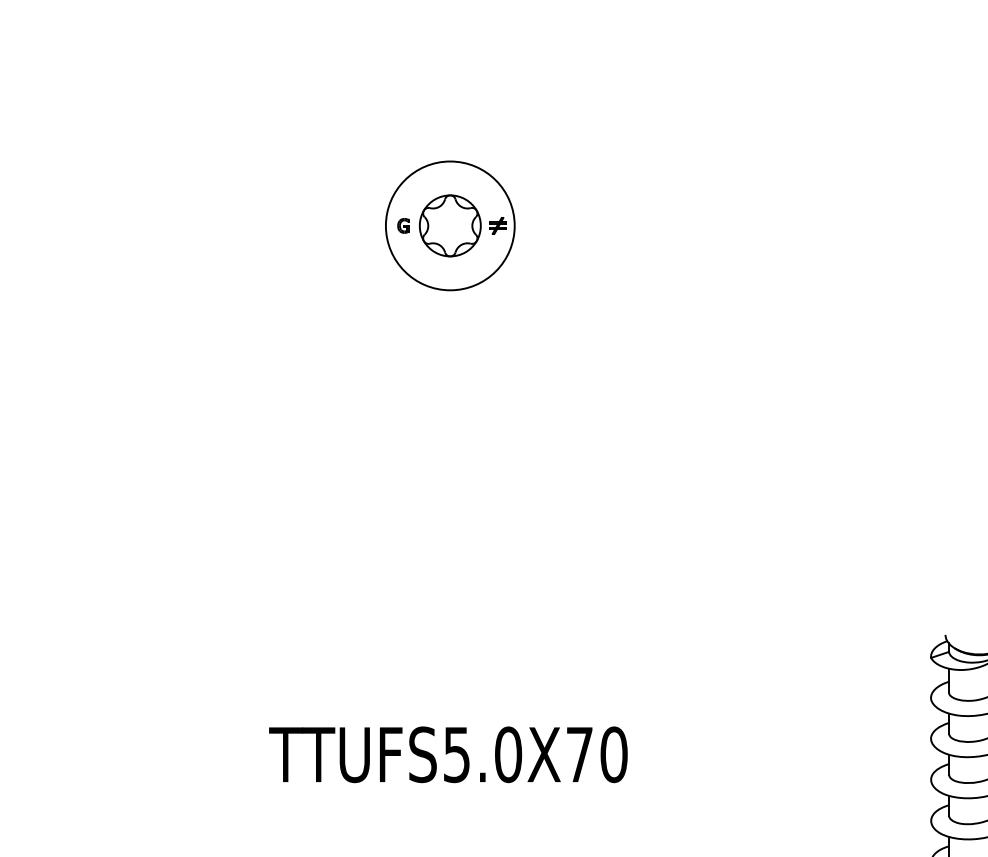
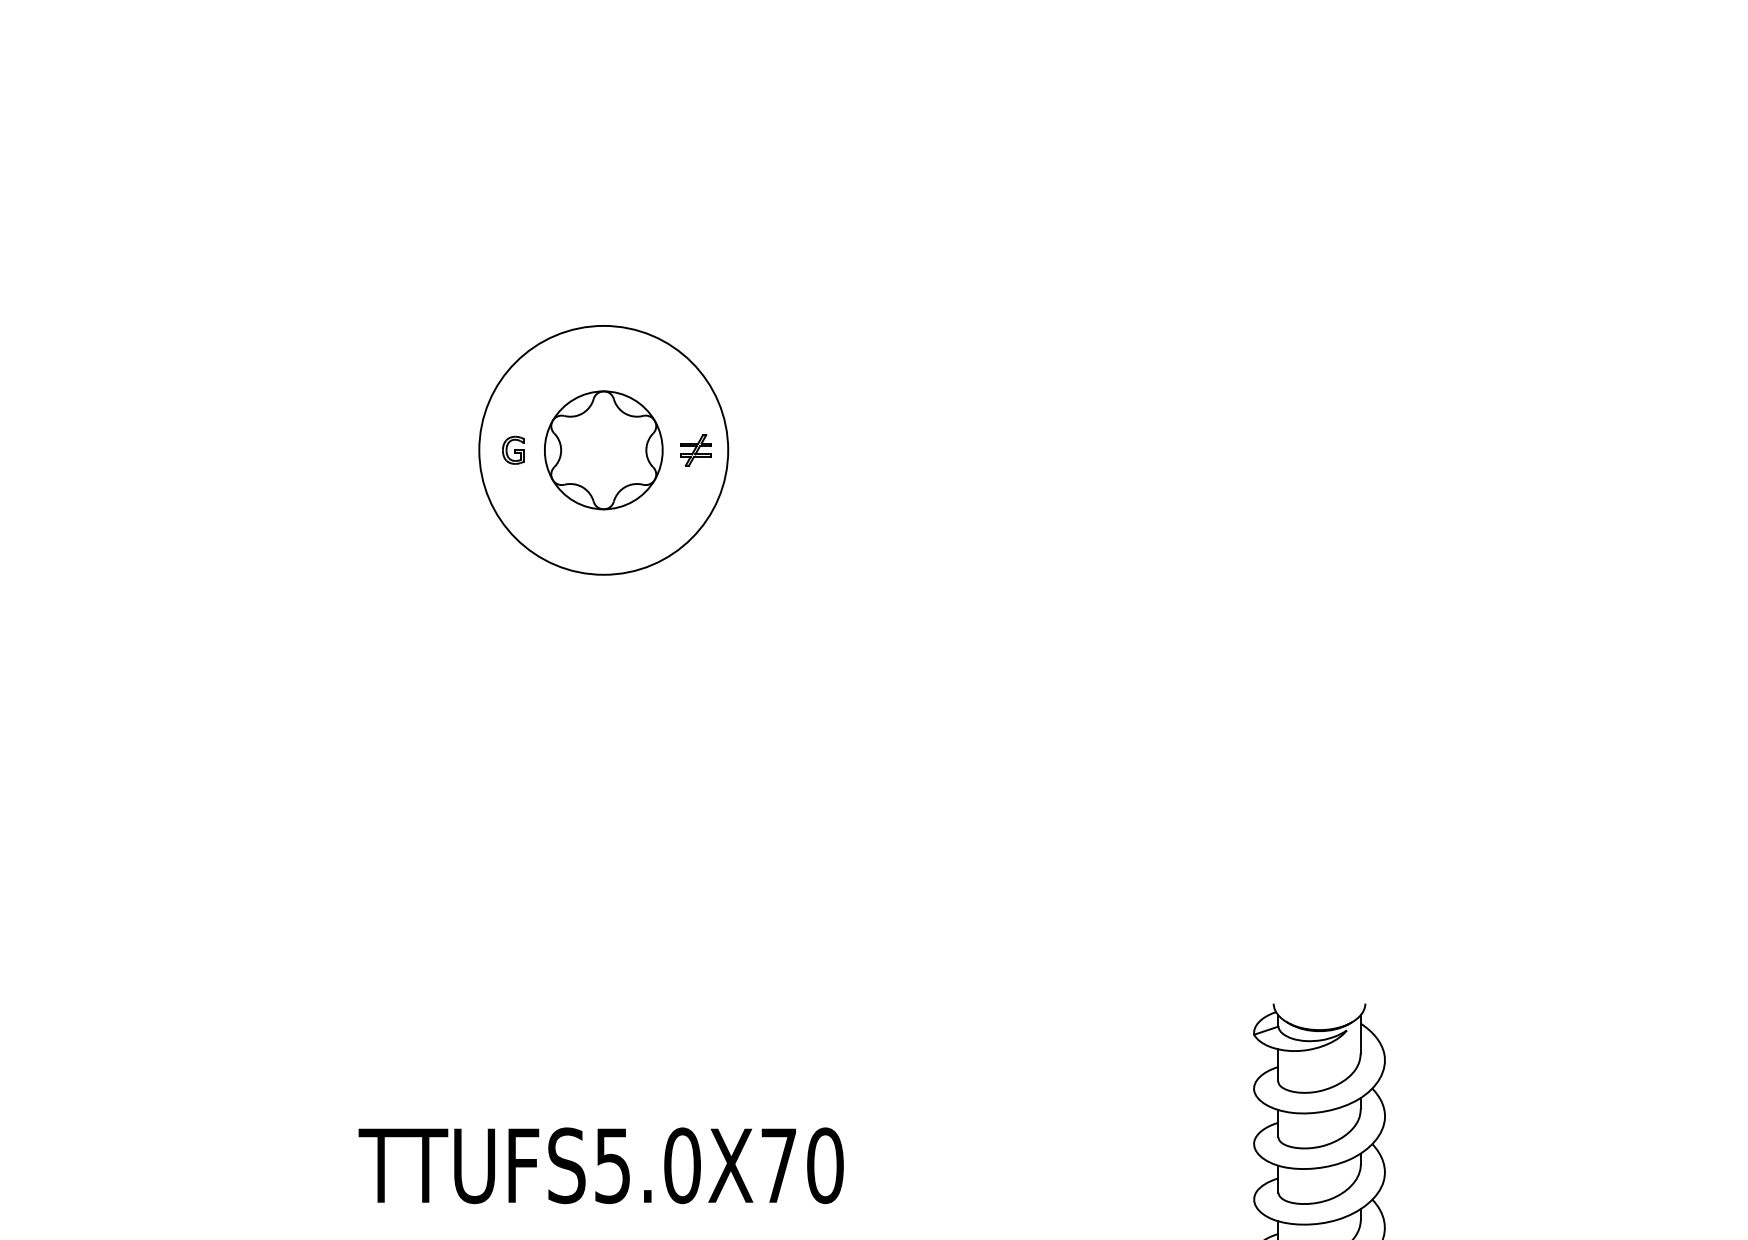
part: (450, 225) -> (603, 450), size x1.43

